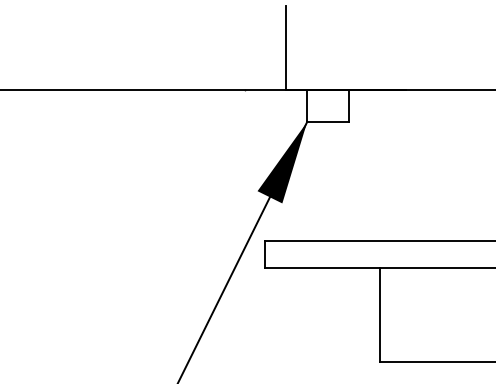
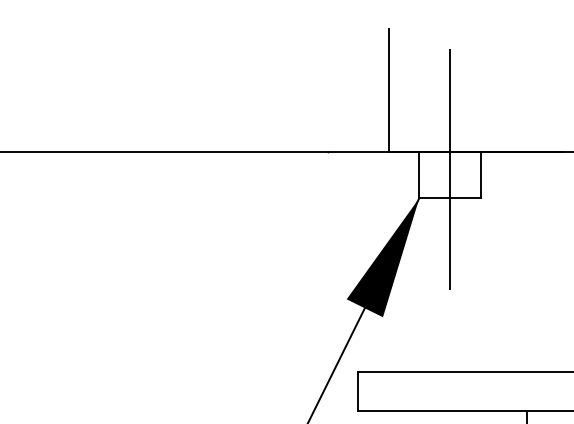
line: (328, 102) -> (450, 169), added

